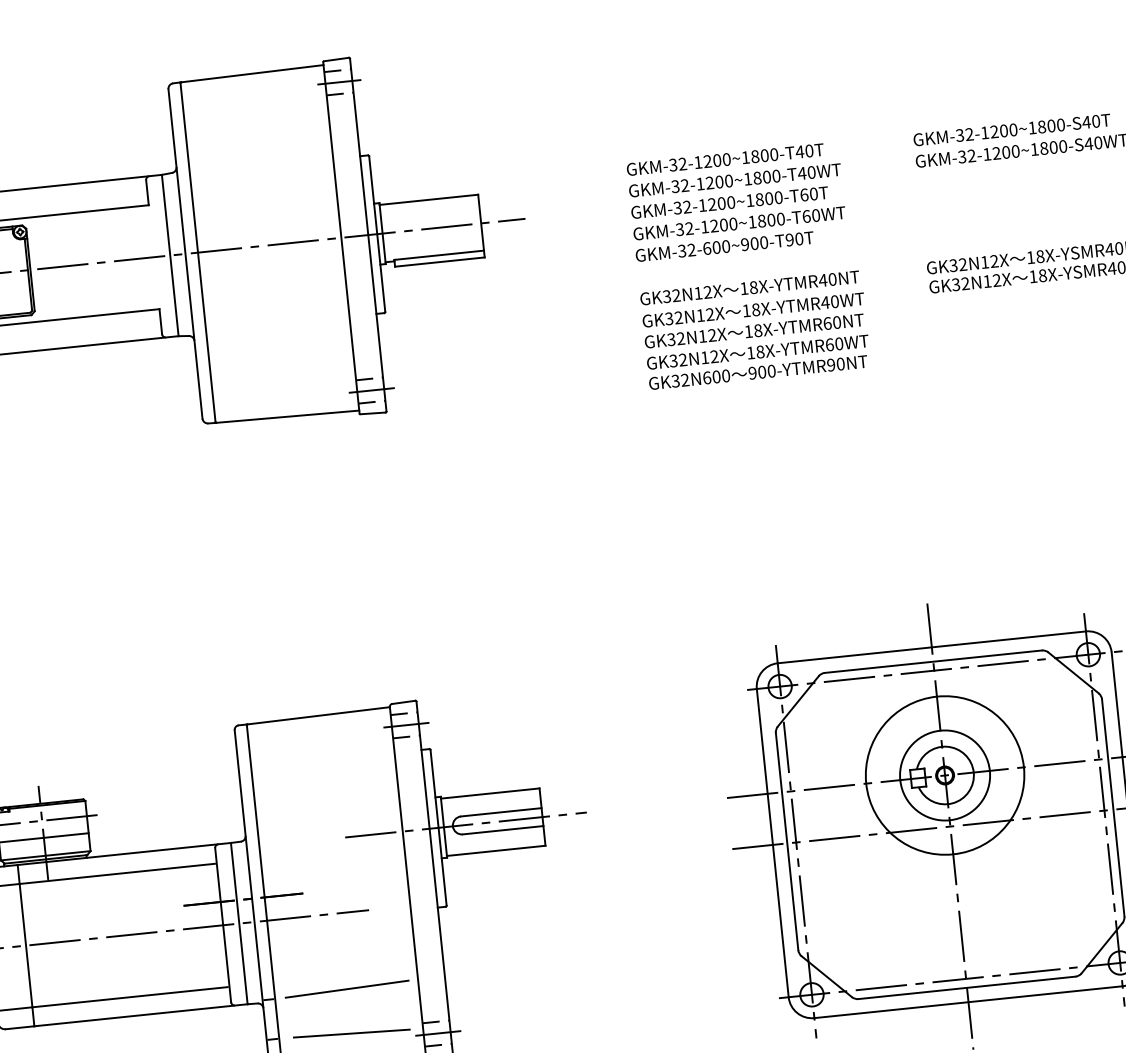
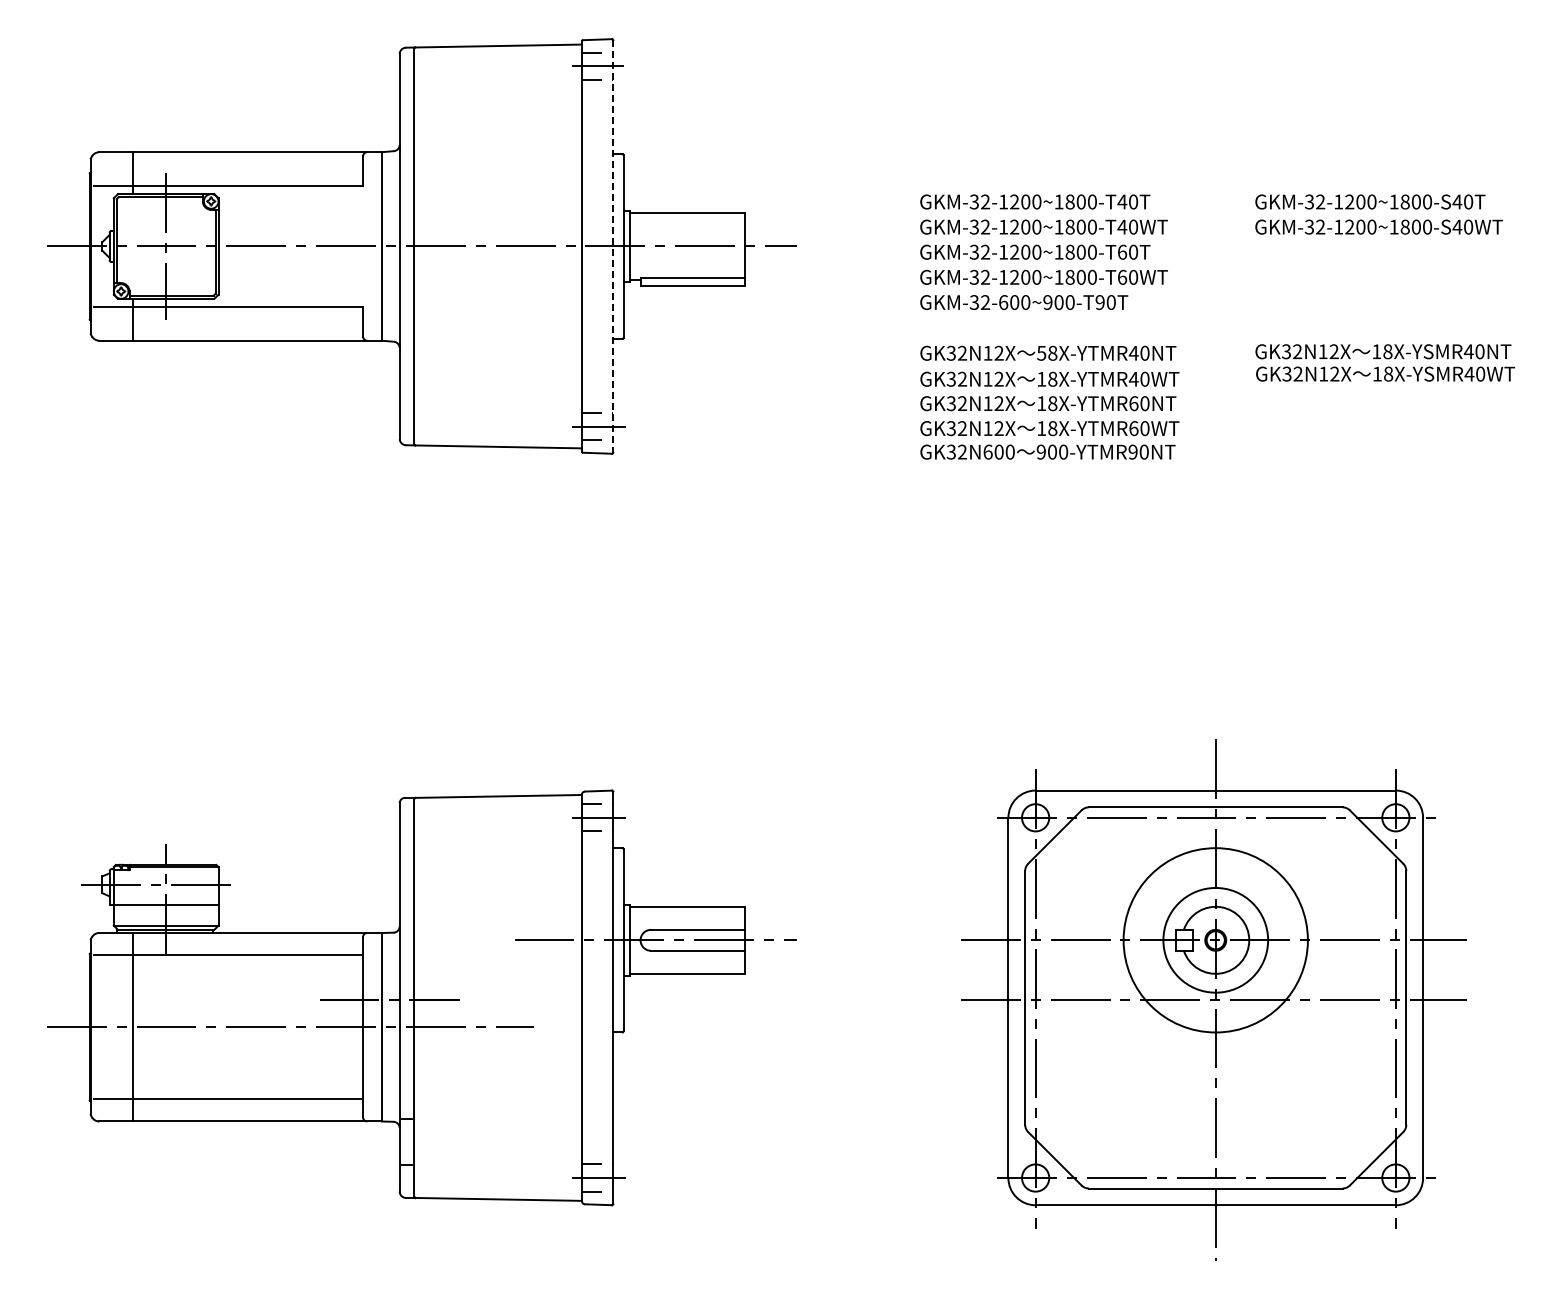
line: (368, 235) -> (613, 246), solid -> dashed
text: (744, 288) -> (1041, 353), 18X-YTMR40NT -> 58X-YTMR40NT
line: (346, 988) -> (498, 1115), removed
line: (351, 1033) -> (498, 1167), removed

